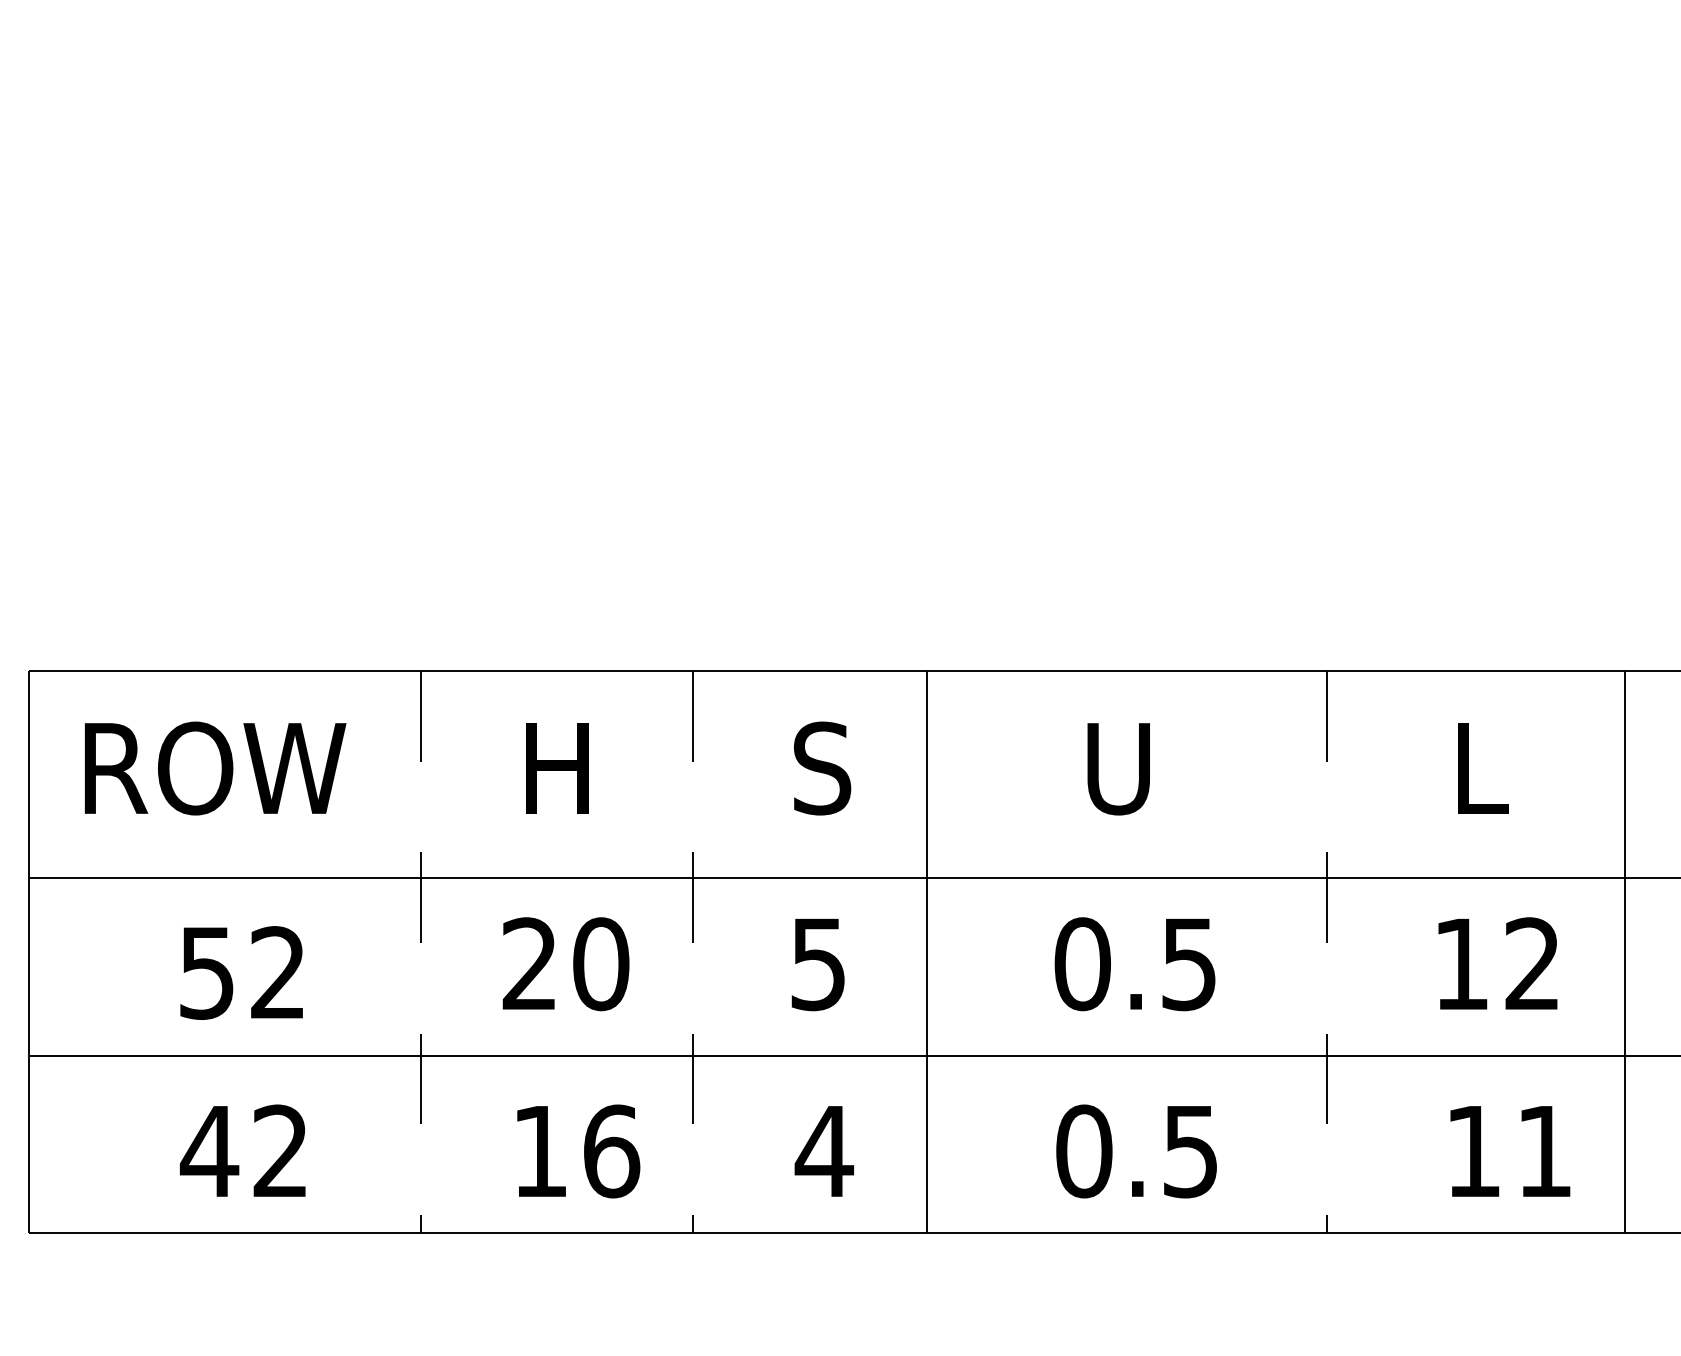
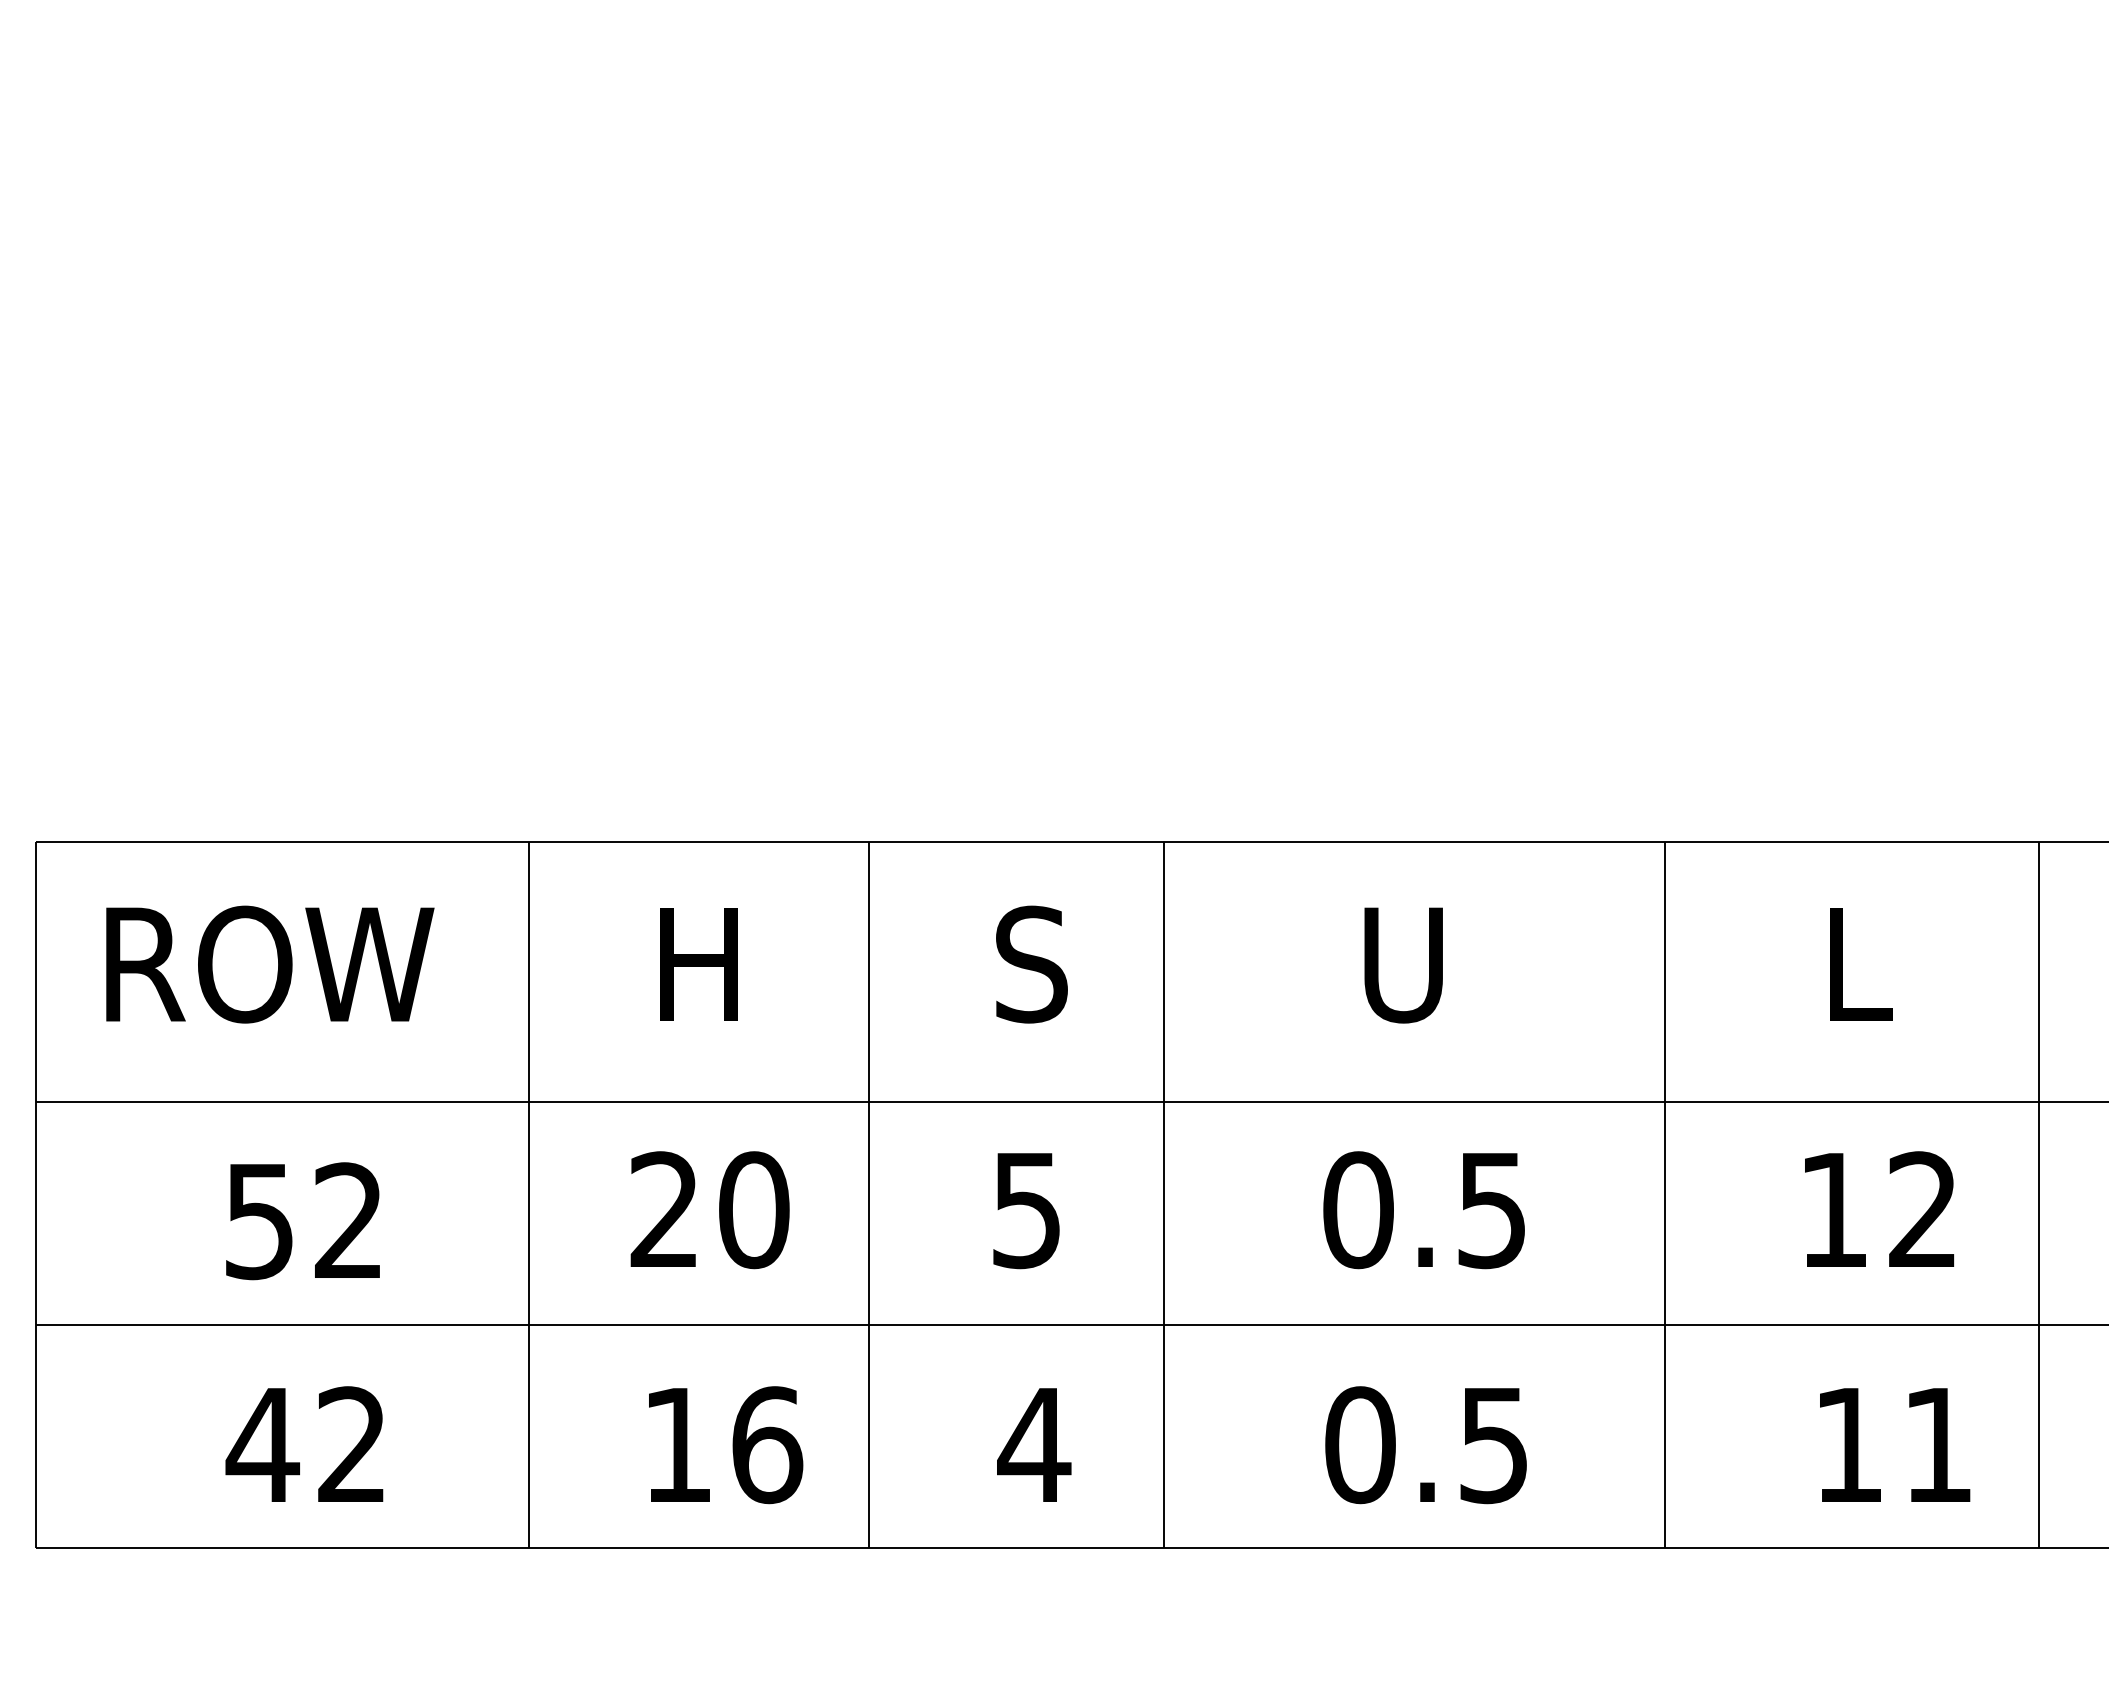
line: (421, 952) -> (528, 1195), dashed -> solid
line: (692, 952) -> (868, 1195), dashed -> solid
line: (1327, 952) -> (1665, 1195), dashed -> solid

